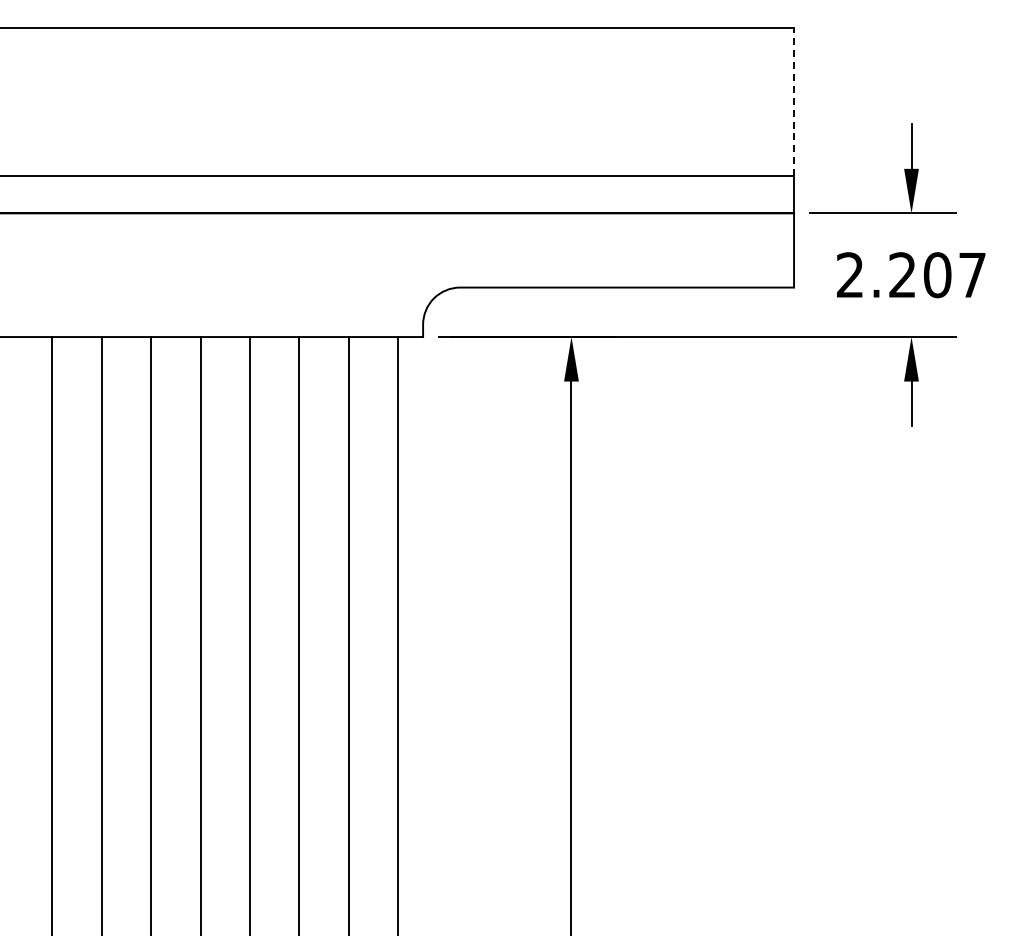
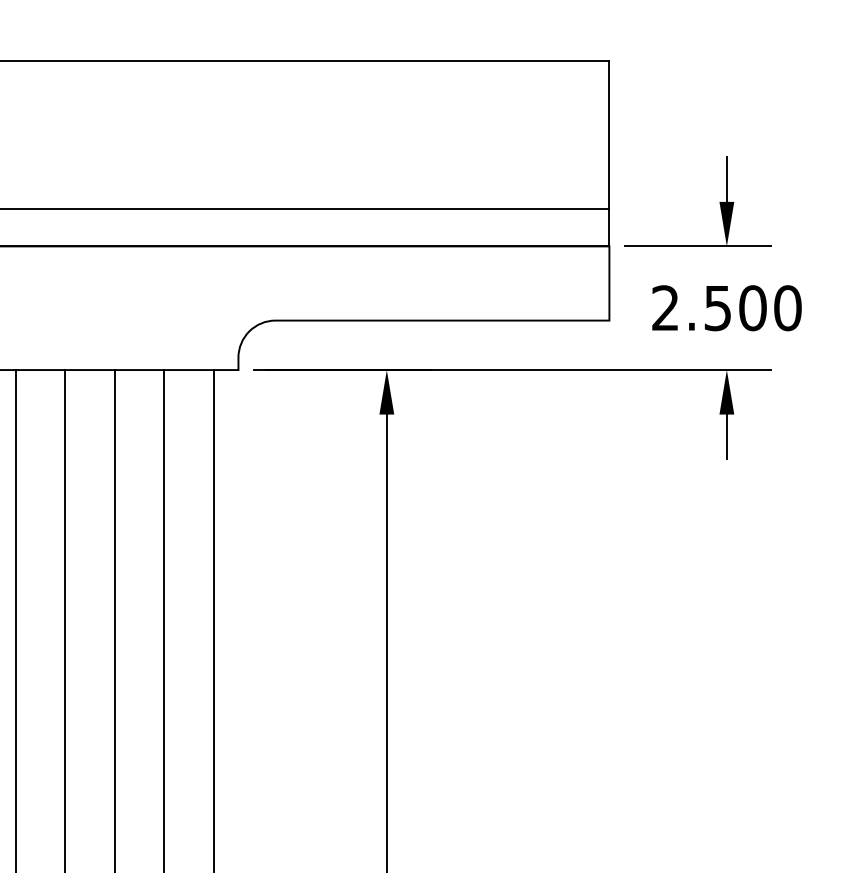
line: (794, 101) -> (609, 134), dashed -> solid
text: (937, 275) -> (752, 308), 2.207 -> 2.500

